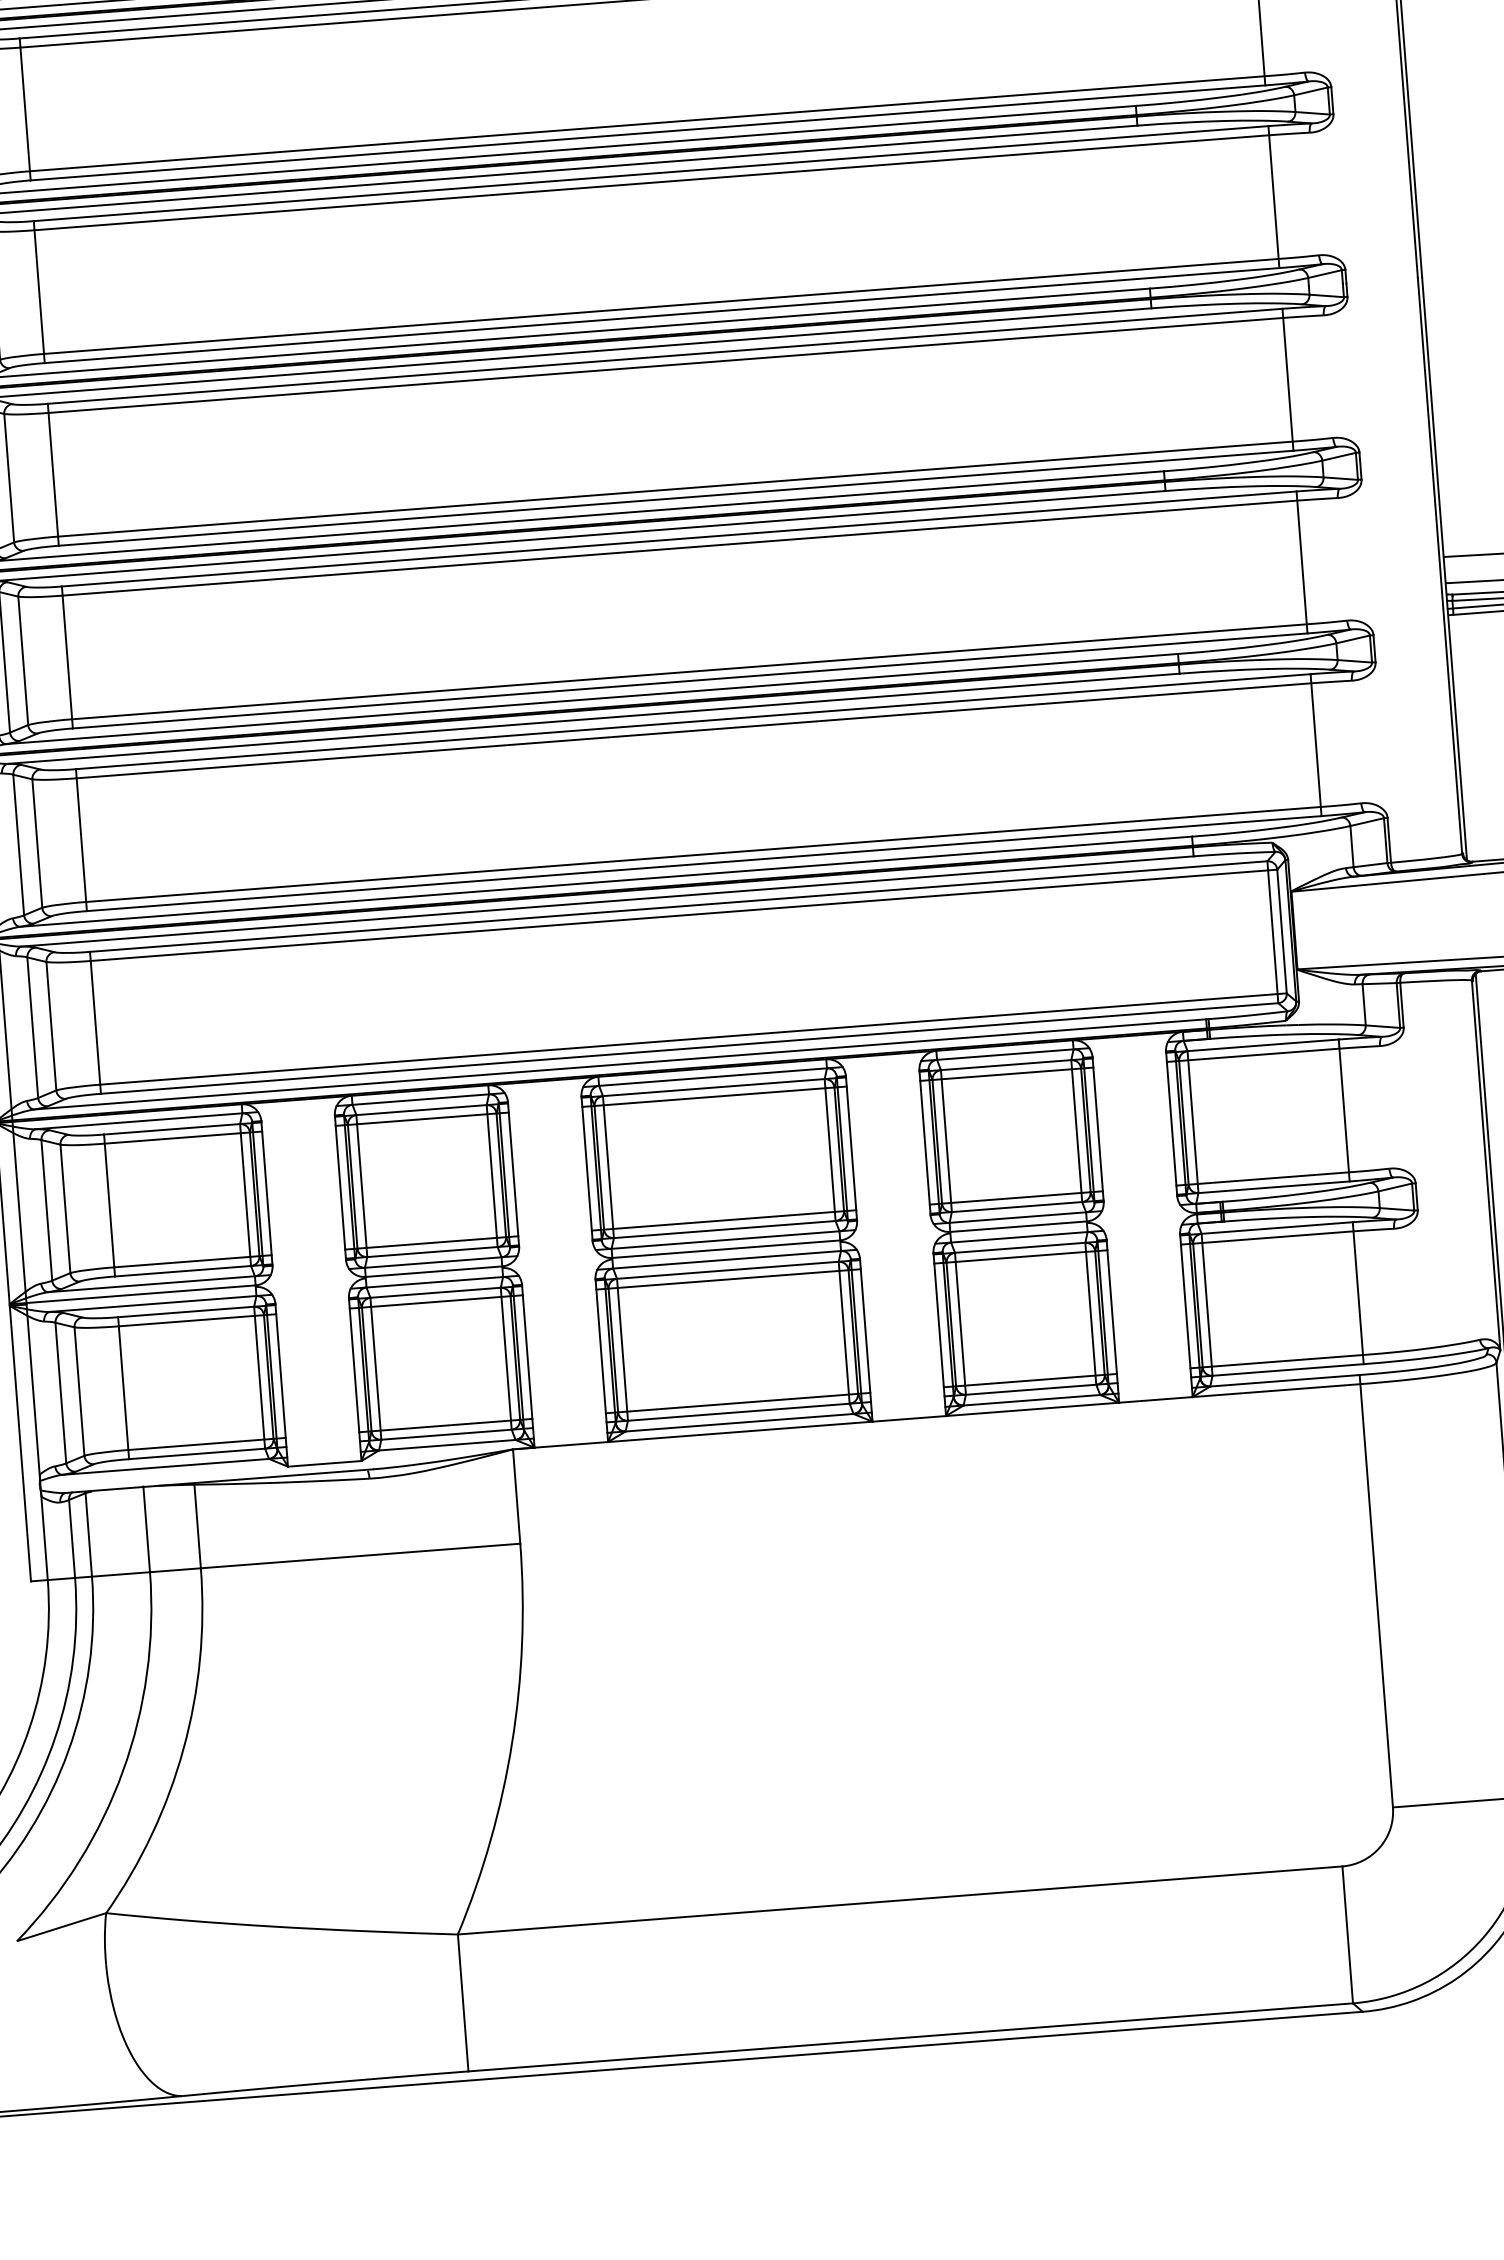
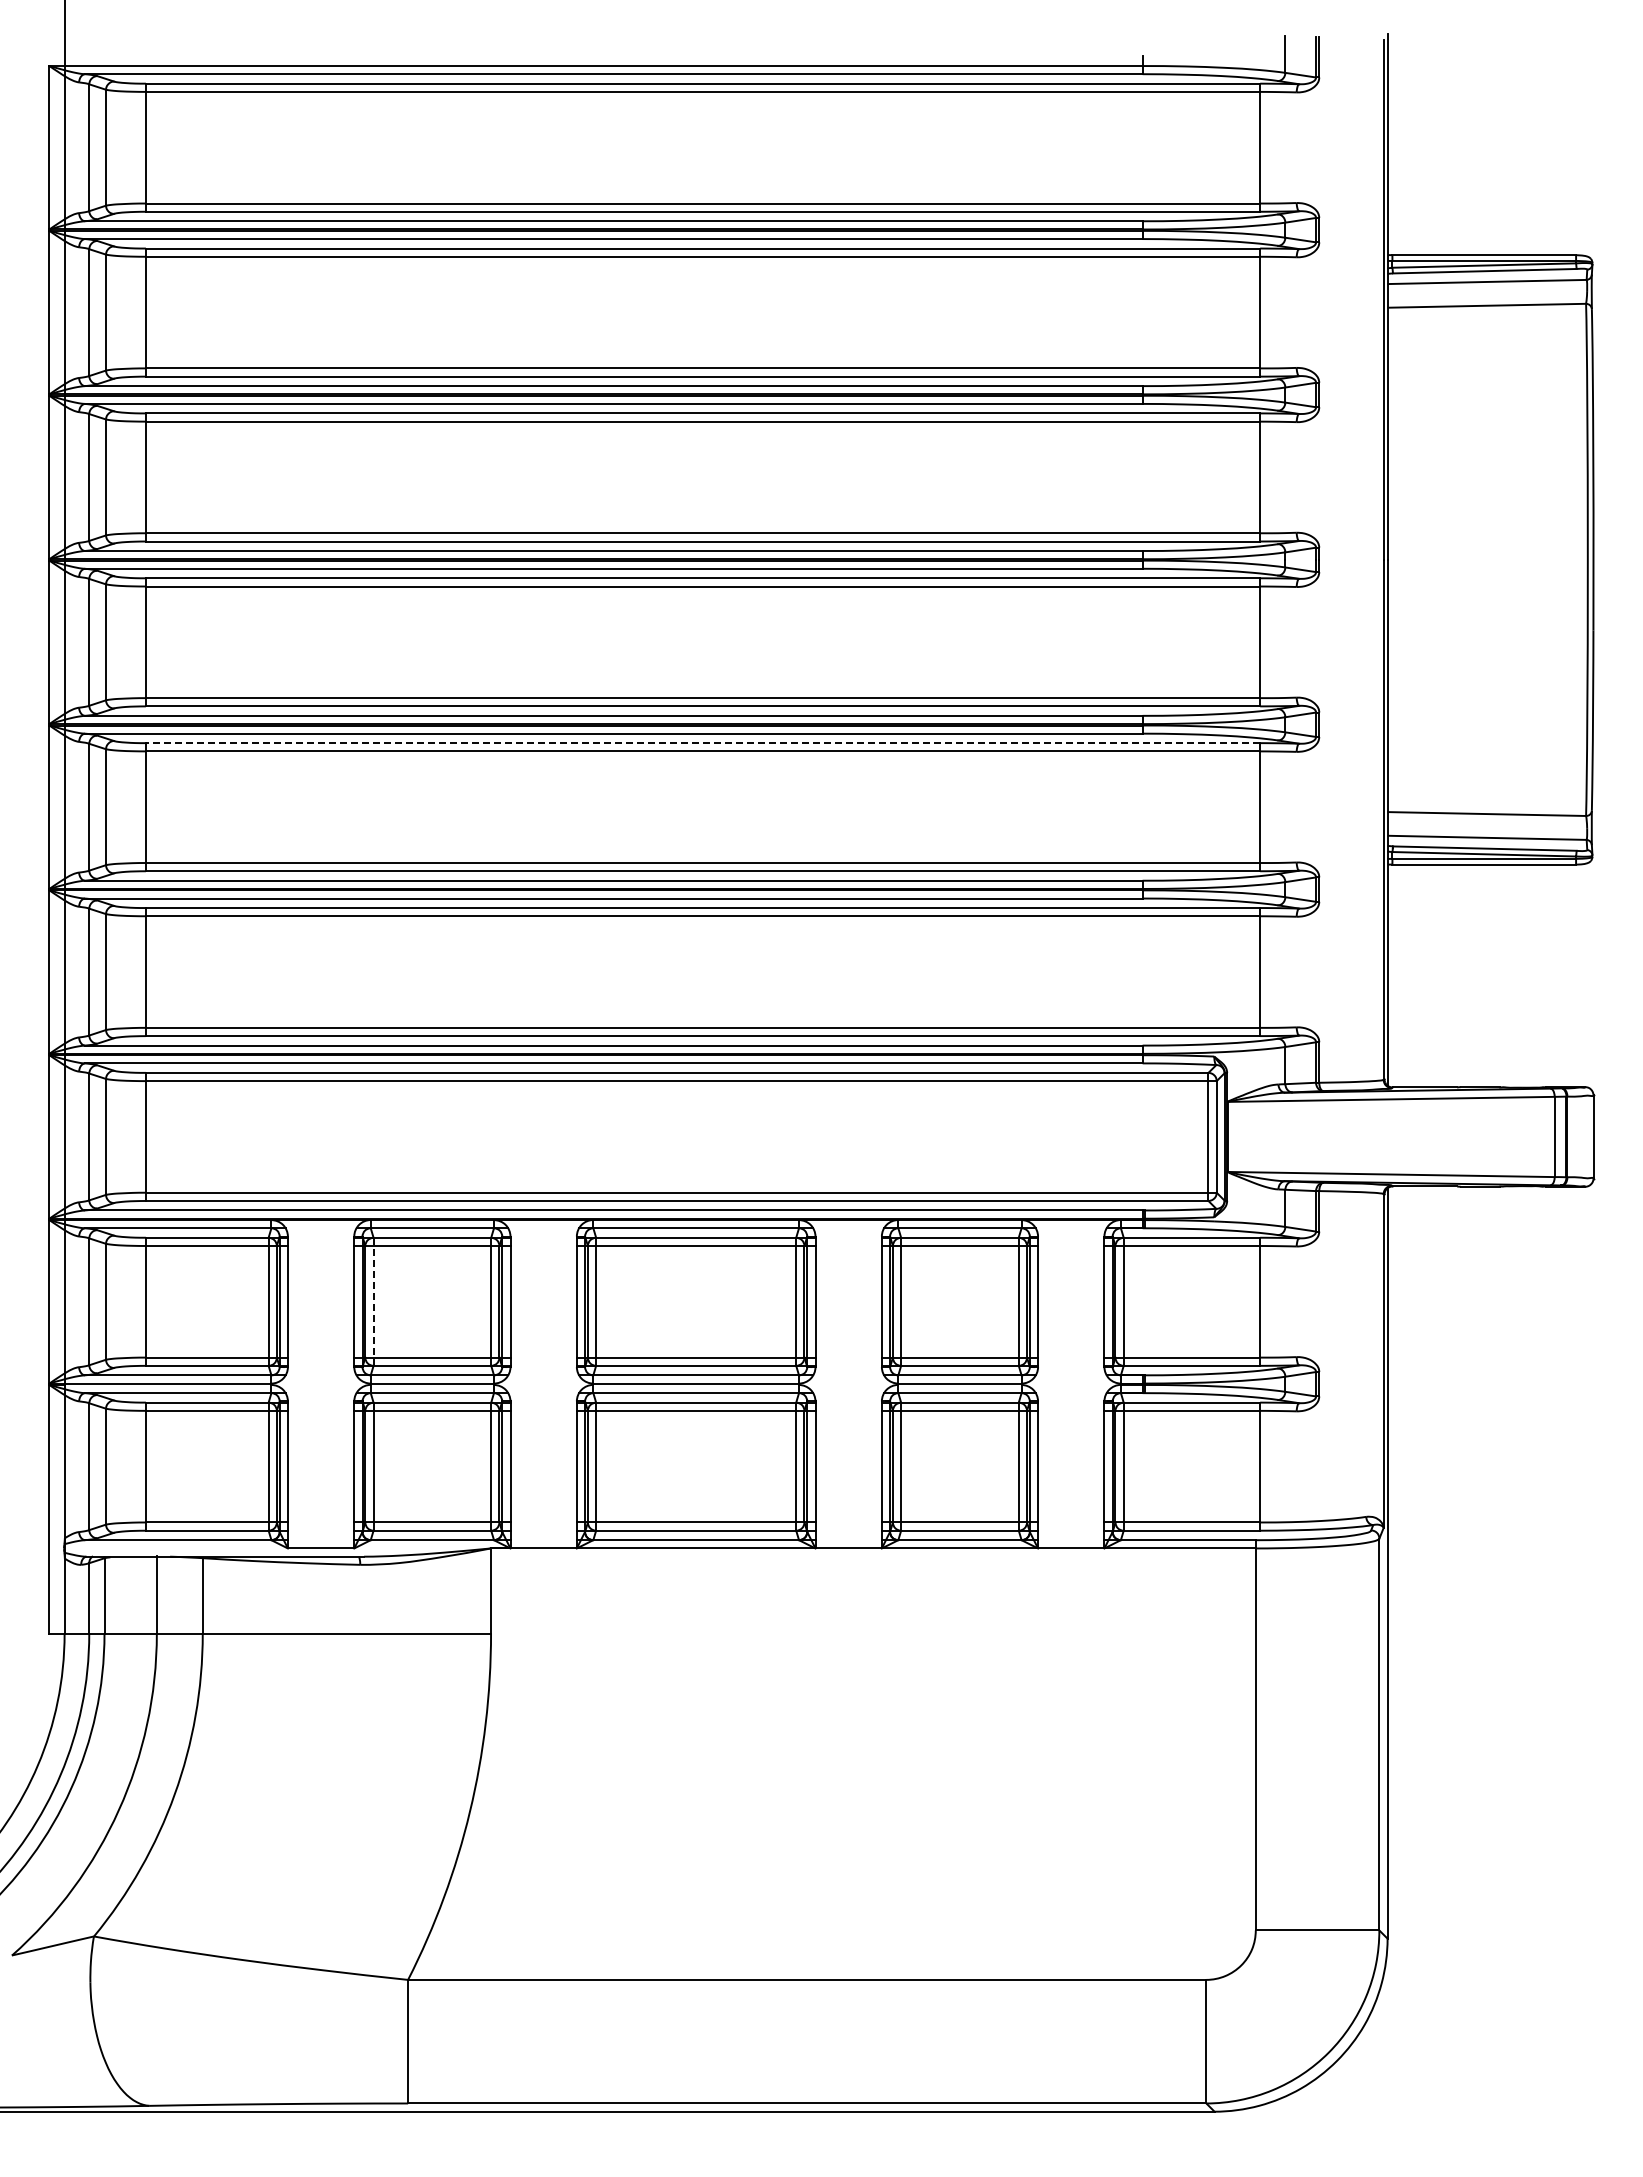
line: (678, 539) -> (702, 743), solid -> dashed
line: (361, 1185) -> (373, 1301), solid -> dashed

